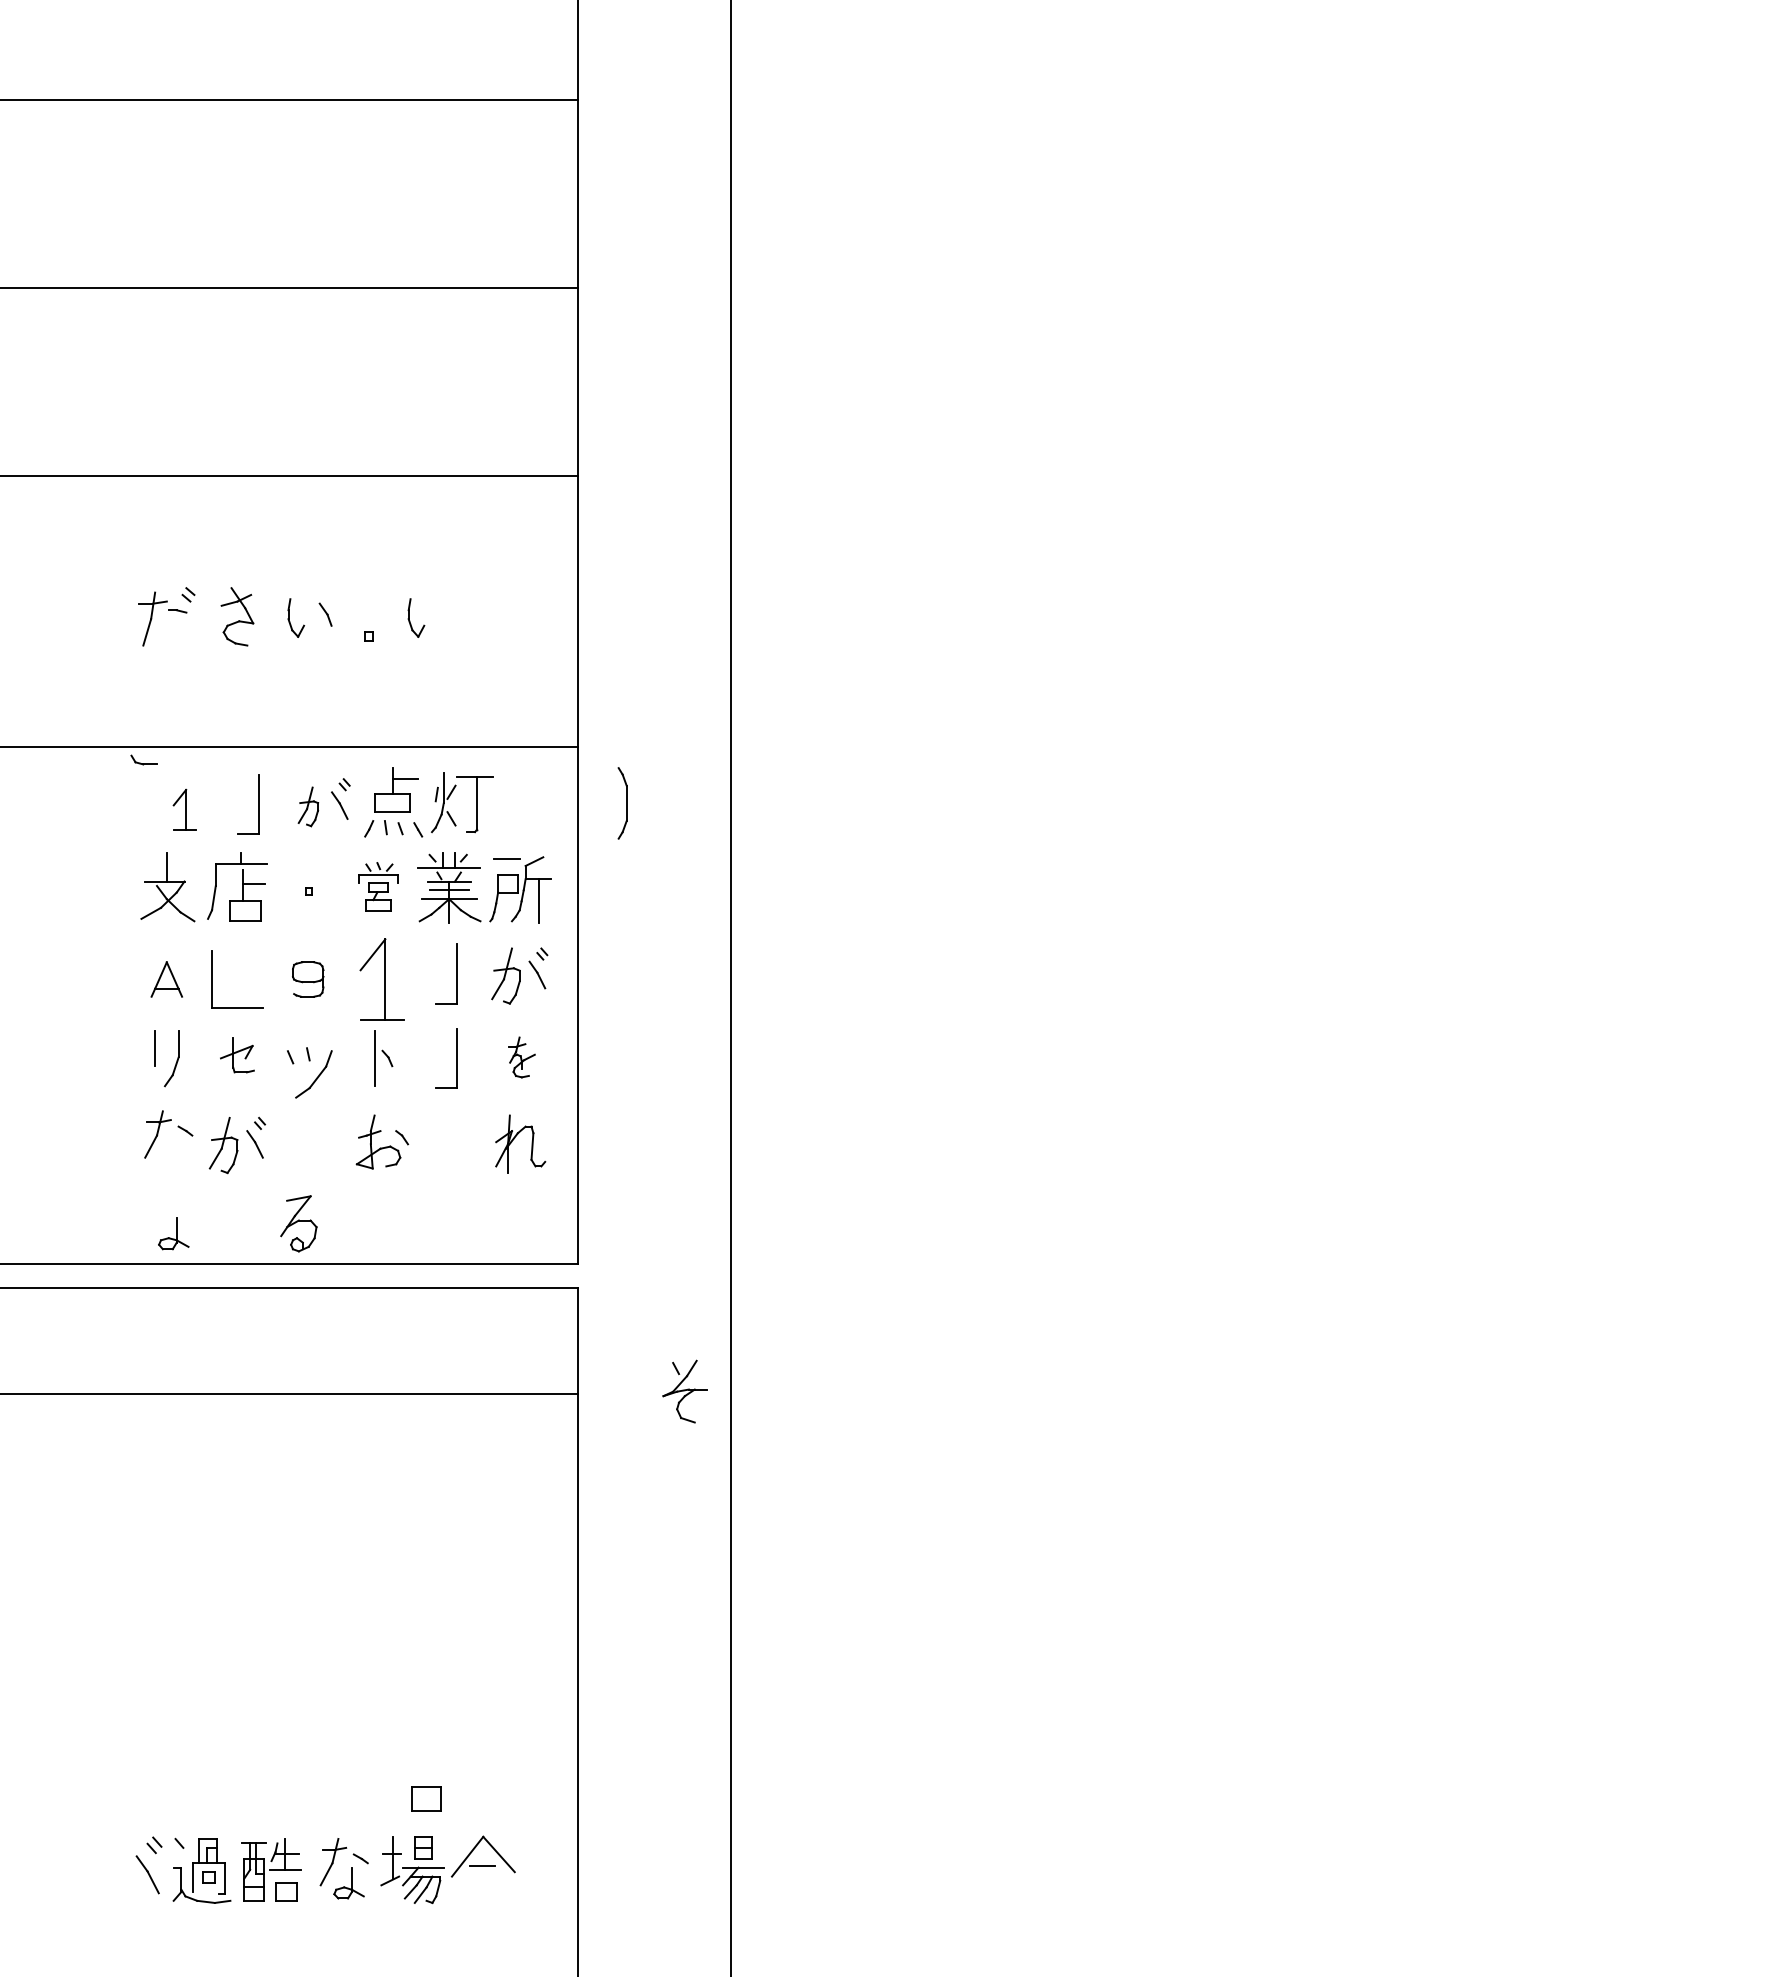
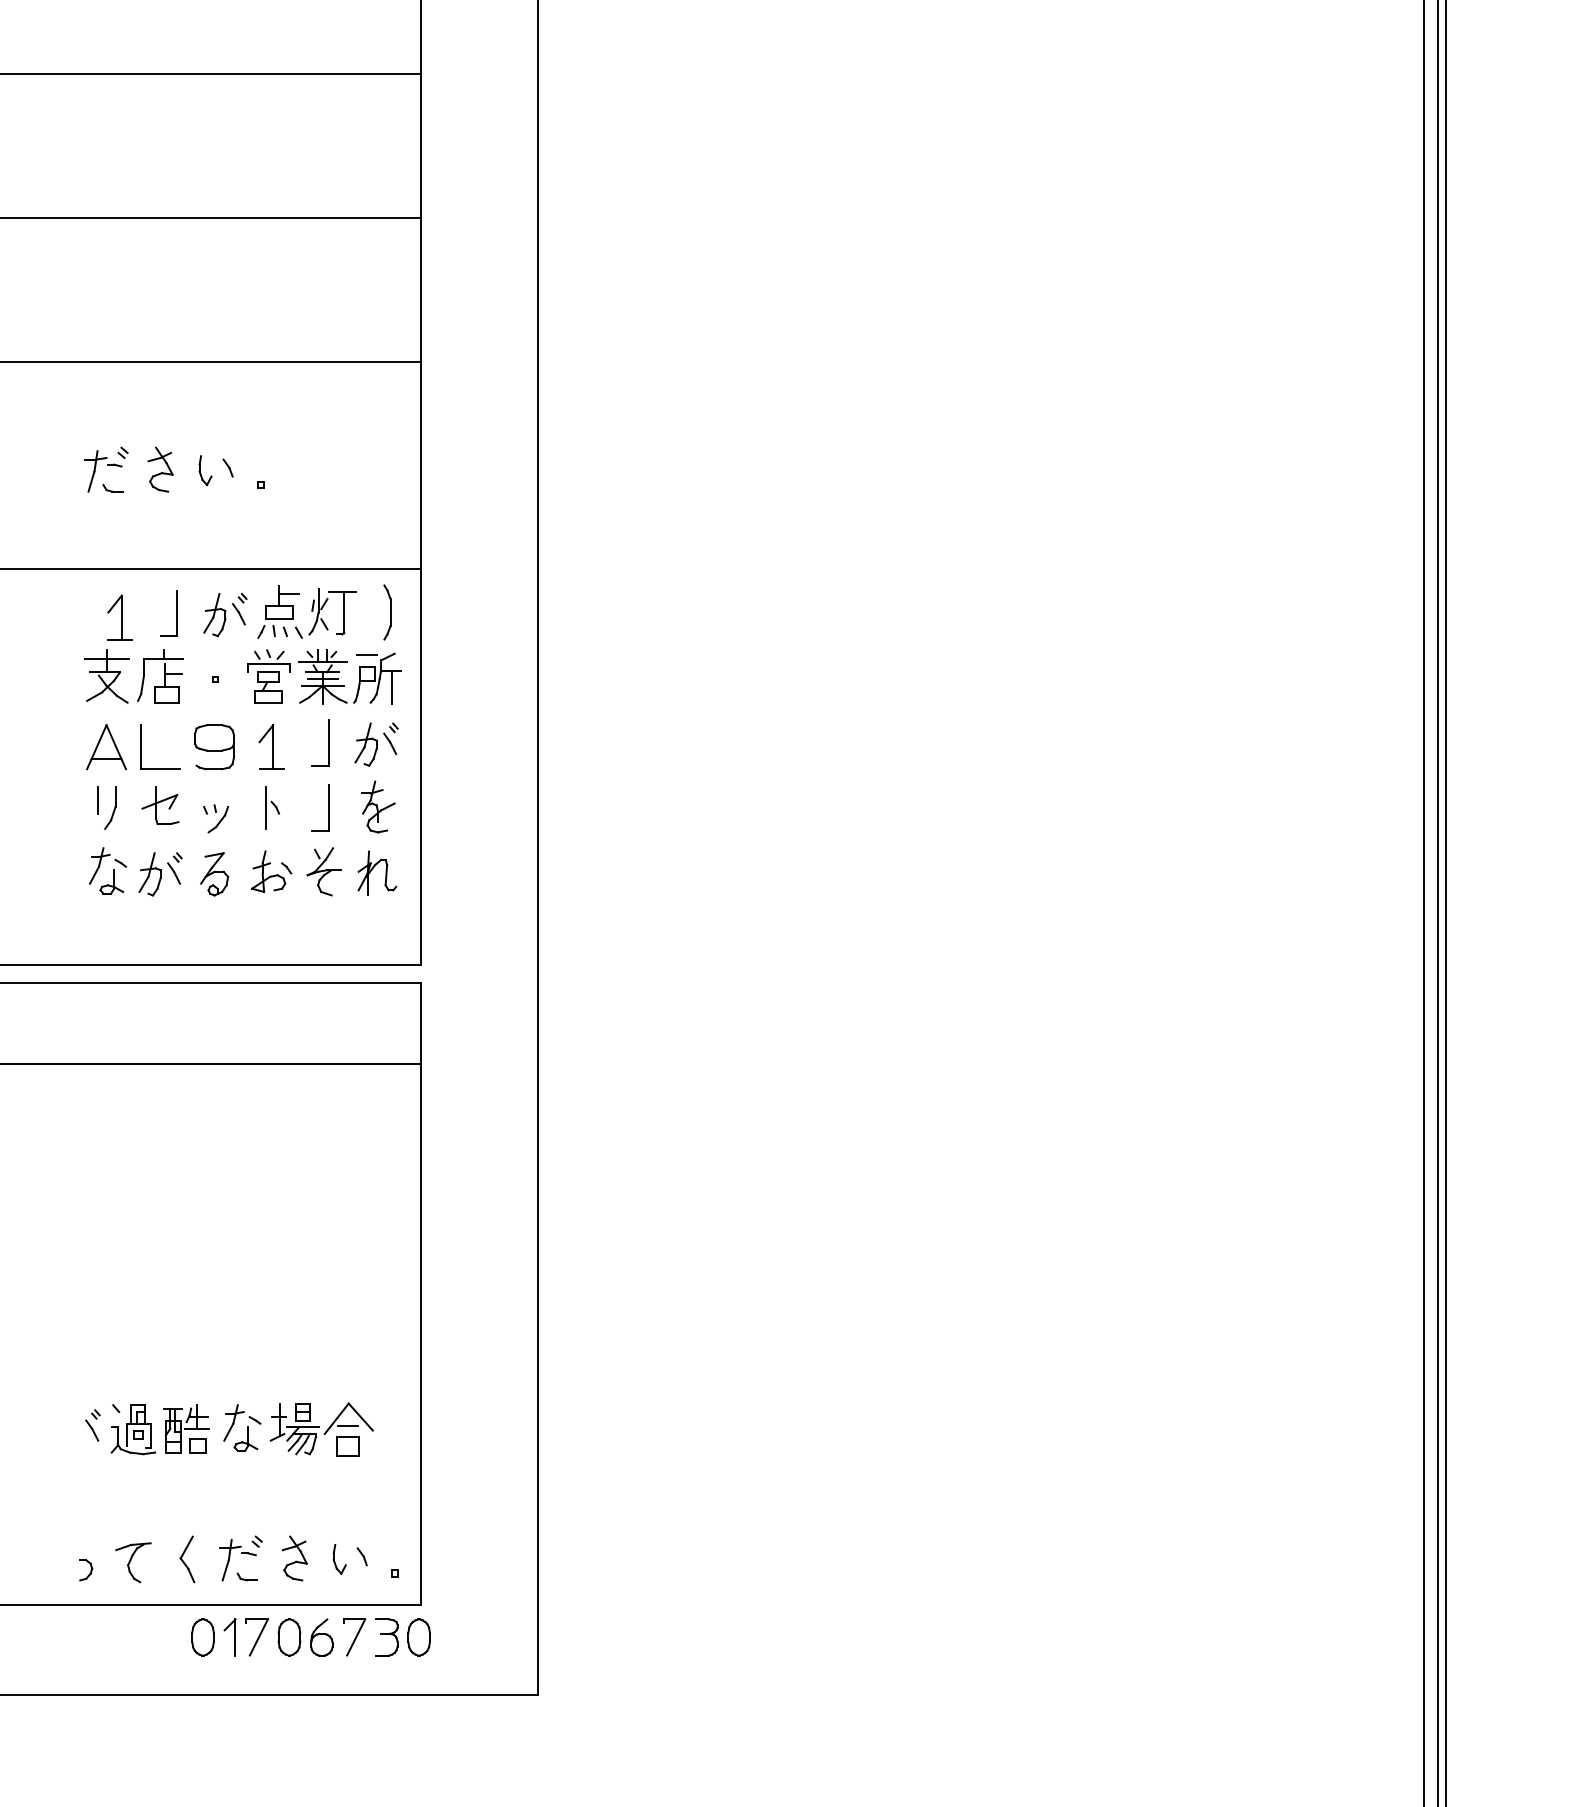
part: (416, 617) -> (297, 470), removed
part: (143, 760) -> (112, 488), moved
part: (622, 803) -> (387, 612), moved
part: (307, 807) -> (214, 615), size x1.43
part: (183, 809) -> (119, 617), size x1.43
line: (168, 863) -> (107, 658), added
part: (378, 886) -> (268, 676), size x1.43
part: (382, 978) -> (271, 746), size x0.71
part: (166, 979) -> (106, 747), size x1.67
part: (307, 979) -> (214, 747), size x1.67
part: (237, 1055) -> (160, 805), size x1.43
part: (522, 1056) -> (378, 806), size x1.67
part: (310, 1072) -> (216, 818), size x0.71
part: (298, 1224) -> (214, 874), moved
part: (173, 1233) -> (111, 881), moved
part: (684, 1391) -> (323, 871), moved
part: (425, 1798) -> (347, 1446), moved
part: (148, 1865) -> (92, 1425), size x0.71

